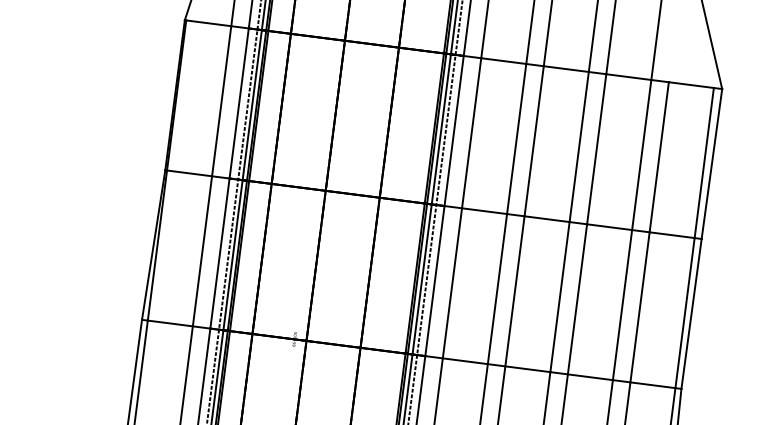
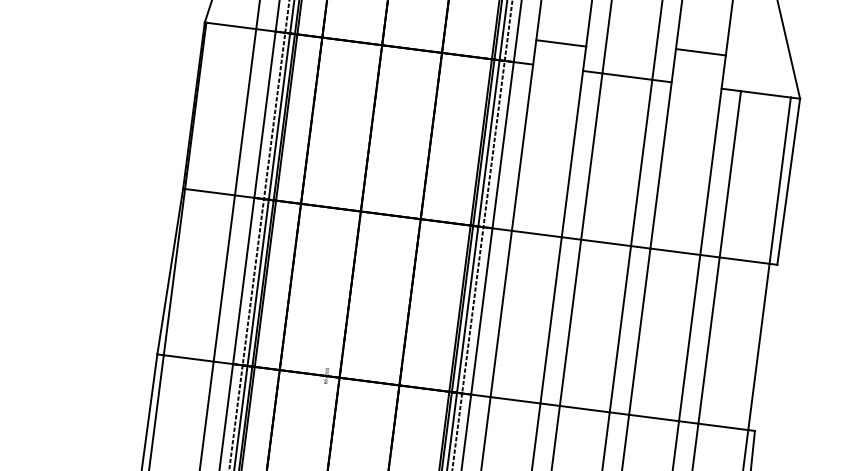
line: (503, 60) -> (561, 42), moved
line: (628, 77) -> (700, 52), moved
line: (691, 313) -> (766, 347), removed

